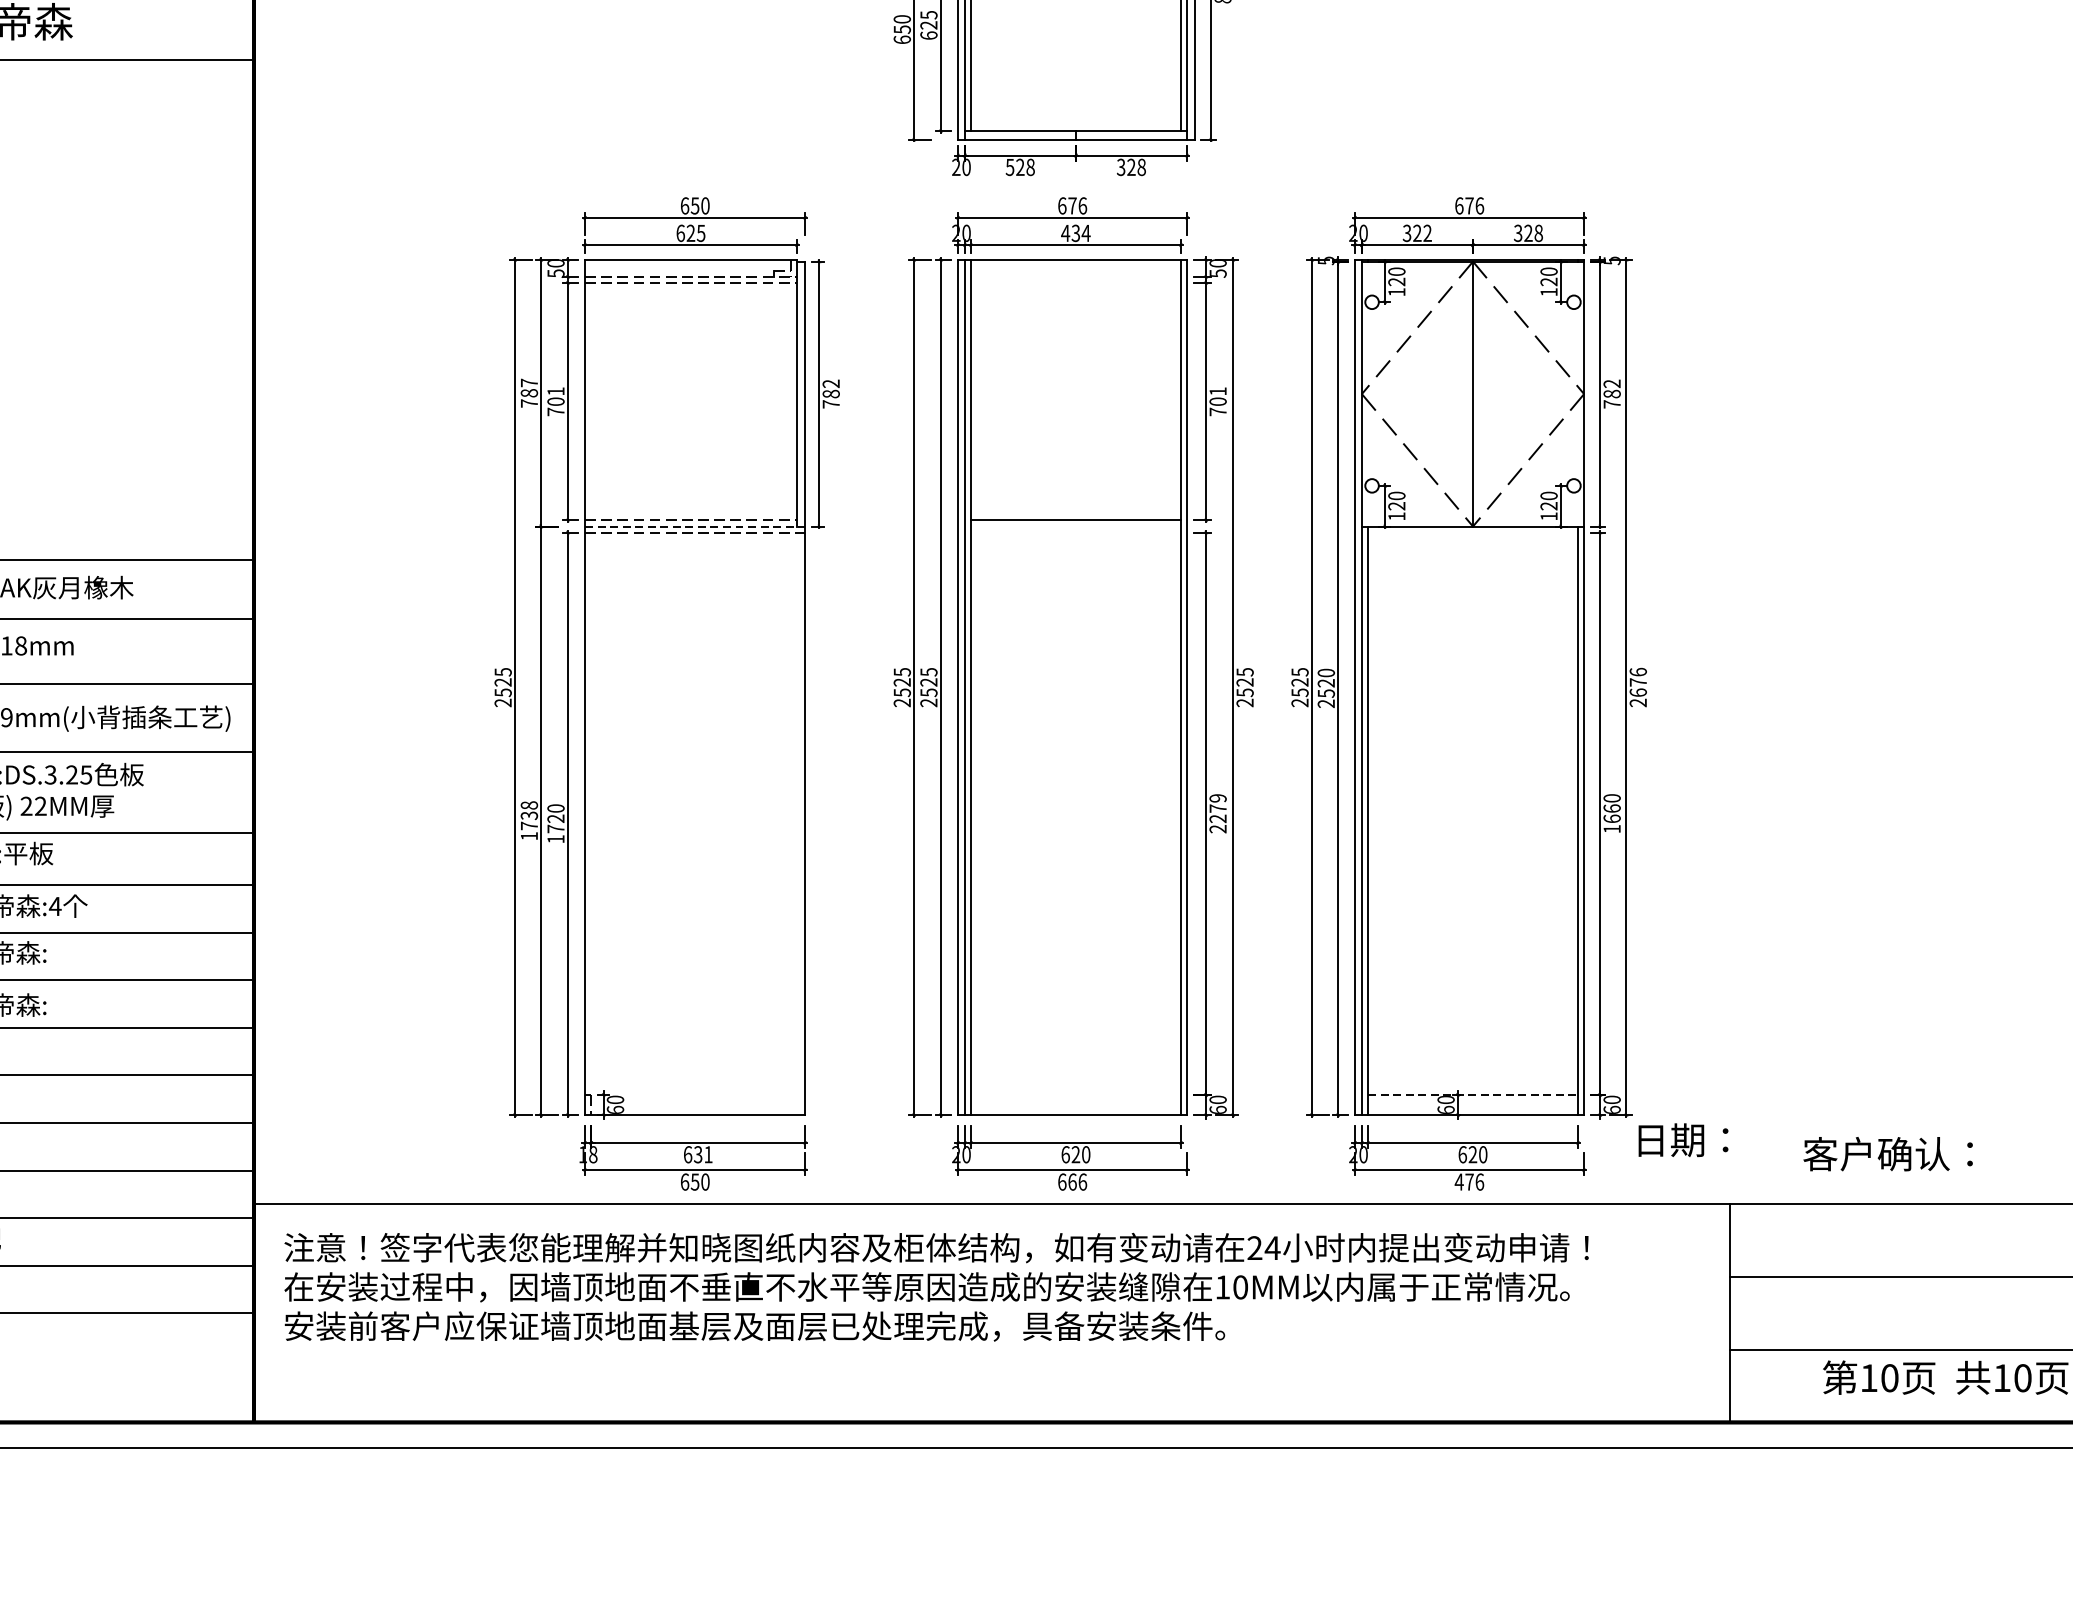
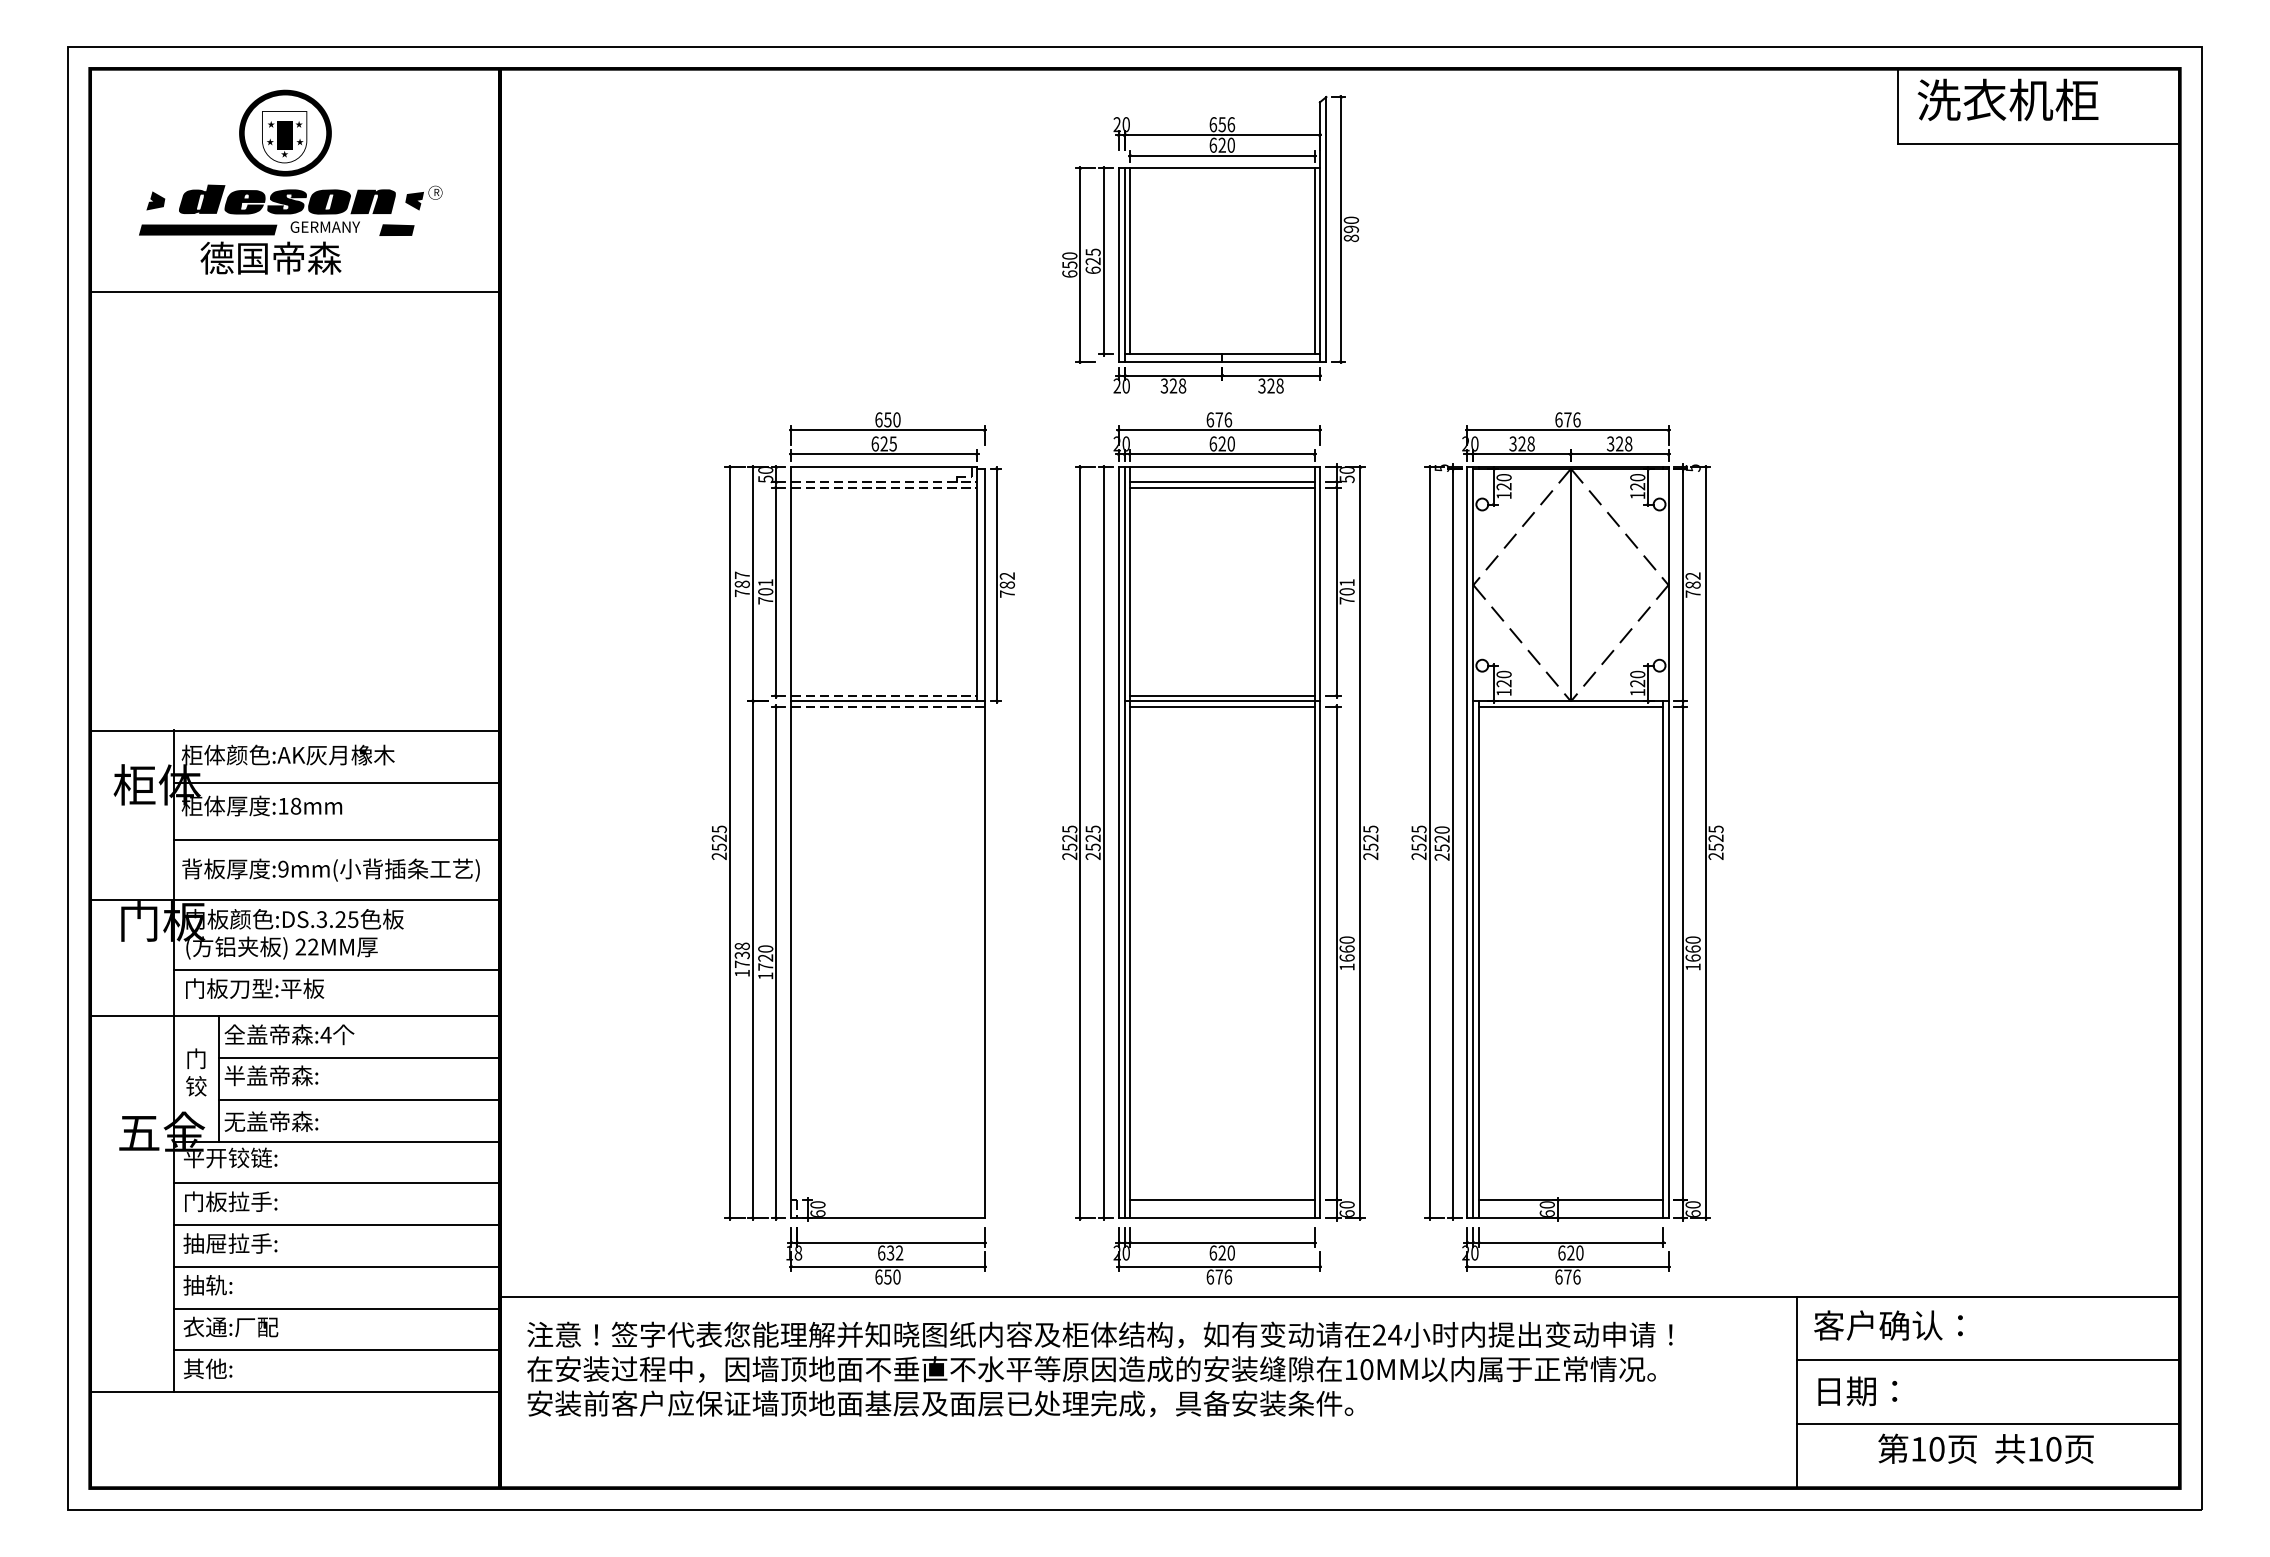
text: (1010, 166) -> (1164, 385), 528 -> 328
text: (1076, 232) -> (1222, 443), 434 -> 620
text: (1426, 232) -> (1530, 443), 322 -> 328
line: (1076, 277) -> (1222, 482), added
line: (1076, 282) -> (1222, 487), added
line: (695, 526) -> (888, 701), dashed -> solid
line: (1075, 526) -> (1221, 701), added
line: (1076, 532) -> (1222, 706), added
line: (1472, 532) -> (1570, 706), added
text: (1637, 682) -> (1715, 838), 2676 -> 2525
text: (1217, 813) -> (1346, 953), 2279 -> 1660
line: (1076, 1094) -> (1222, 1200), added
line: (1473, 1094) -> (1571, 1200), dashed -> solid
text: (1683, 1140) -> (1857, 1391), moved
text: (708, 1154) -> (899, 1252), 631 -> 632
text: (1888, 1154) -> (1888, 1325), moved
text: (1072, 1181) -> (1219, 1276), 666 -> 676
text: (1458, 1181) -> (1558, 1276), 476 -> 676

